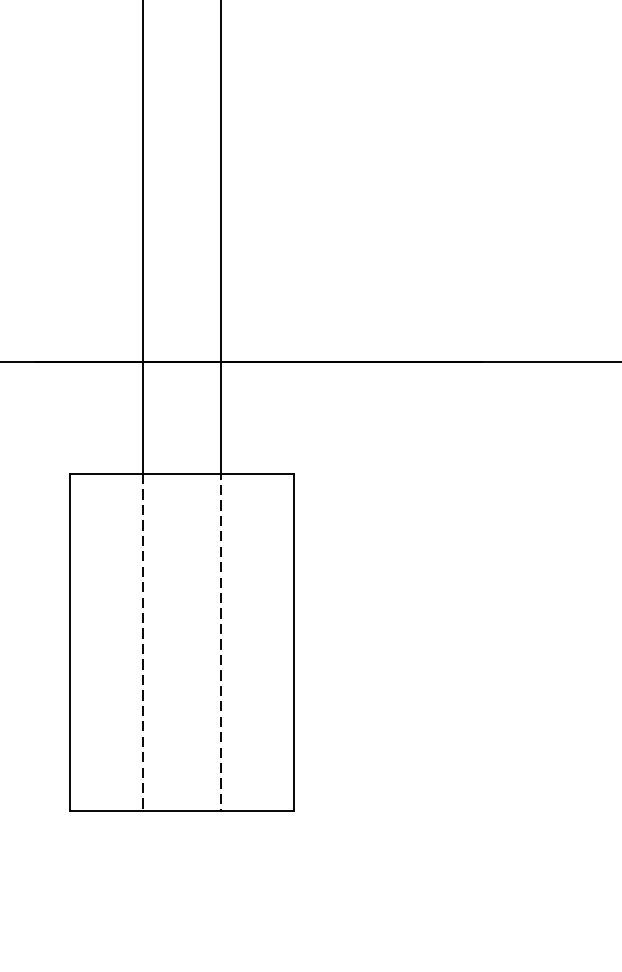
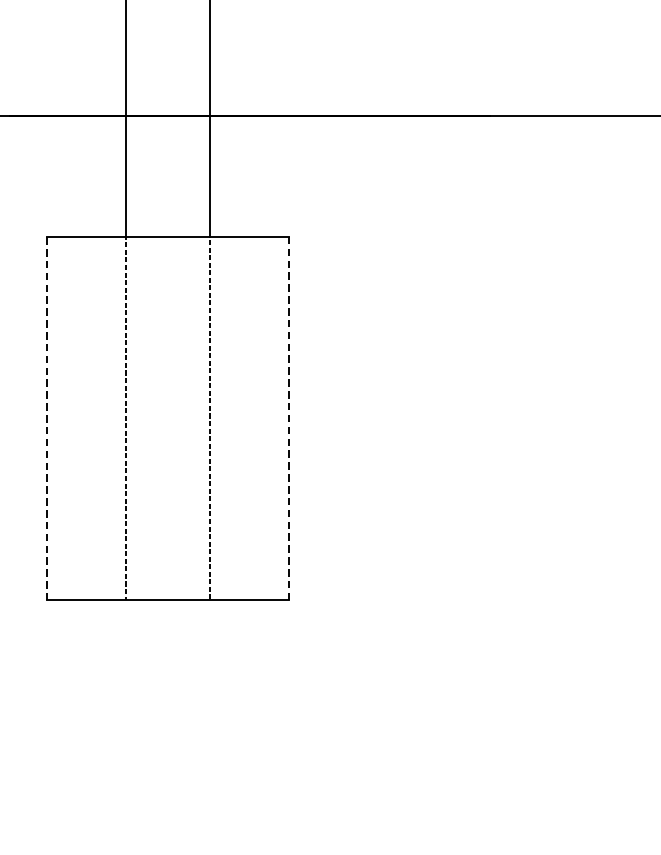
line: (294, 641) -> (289, 417), solid -> dashed
line: (69, 642) -> (46, 419), solid -> dashed

